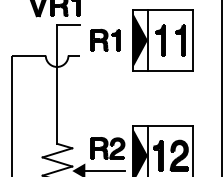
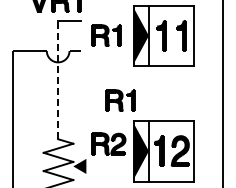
line: (57, 84) -> (58, 79), solid -> dashed
part: (119, 105) -> (120, 100), added
line: (105, 171) -> (106, 166), removed

